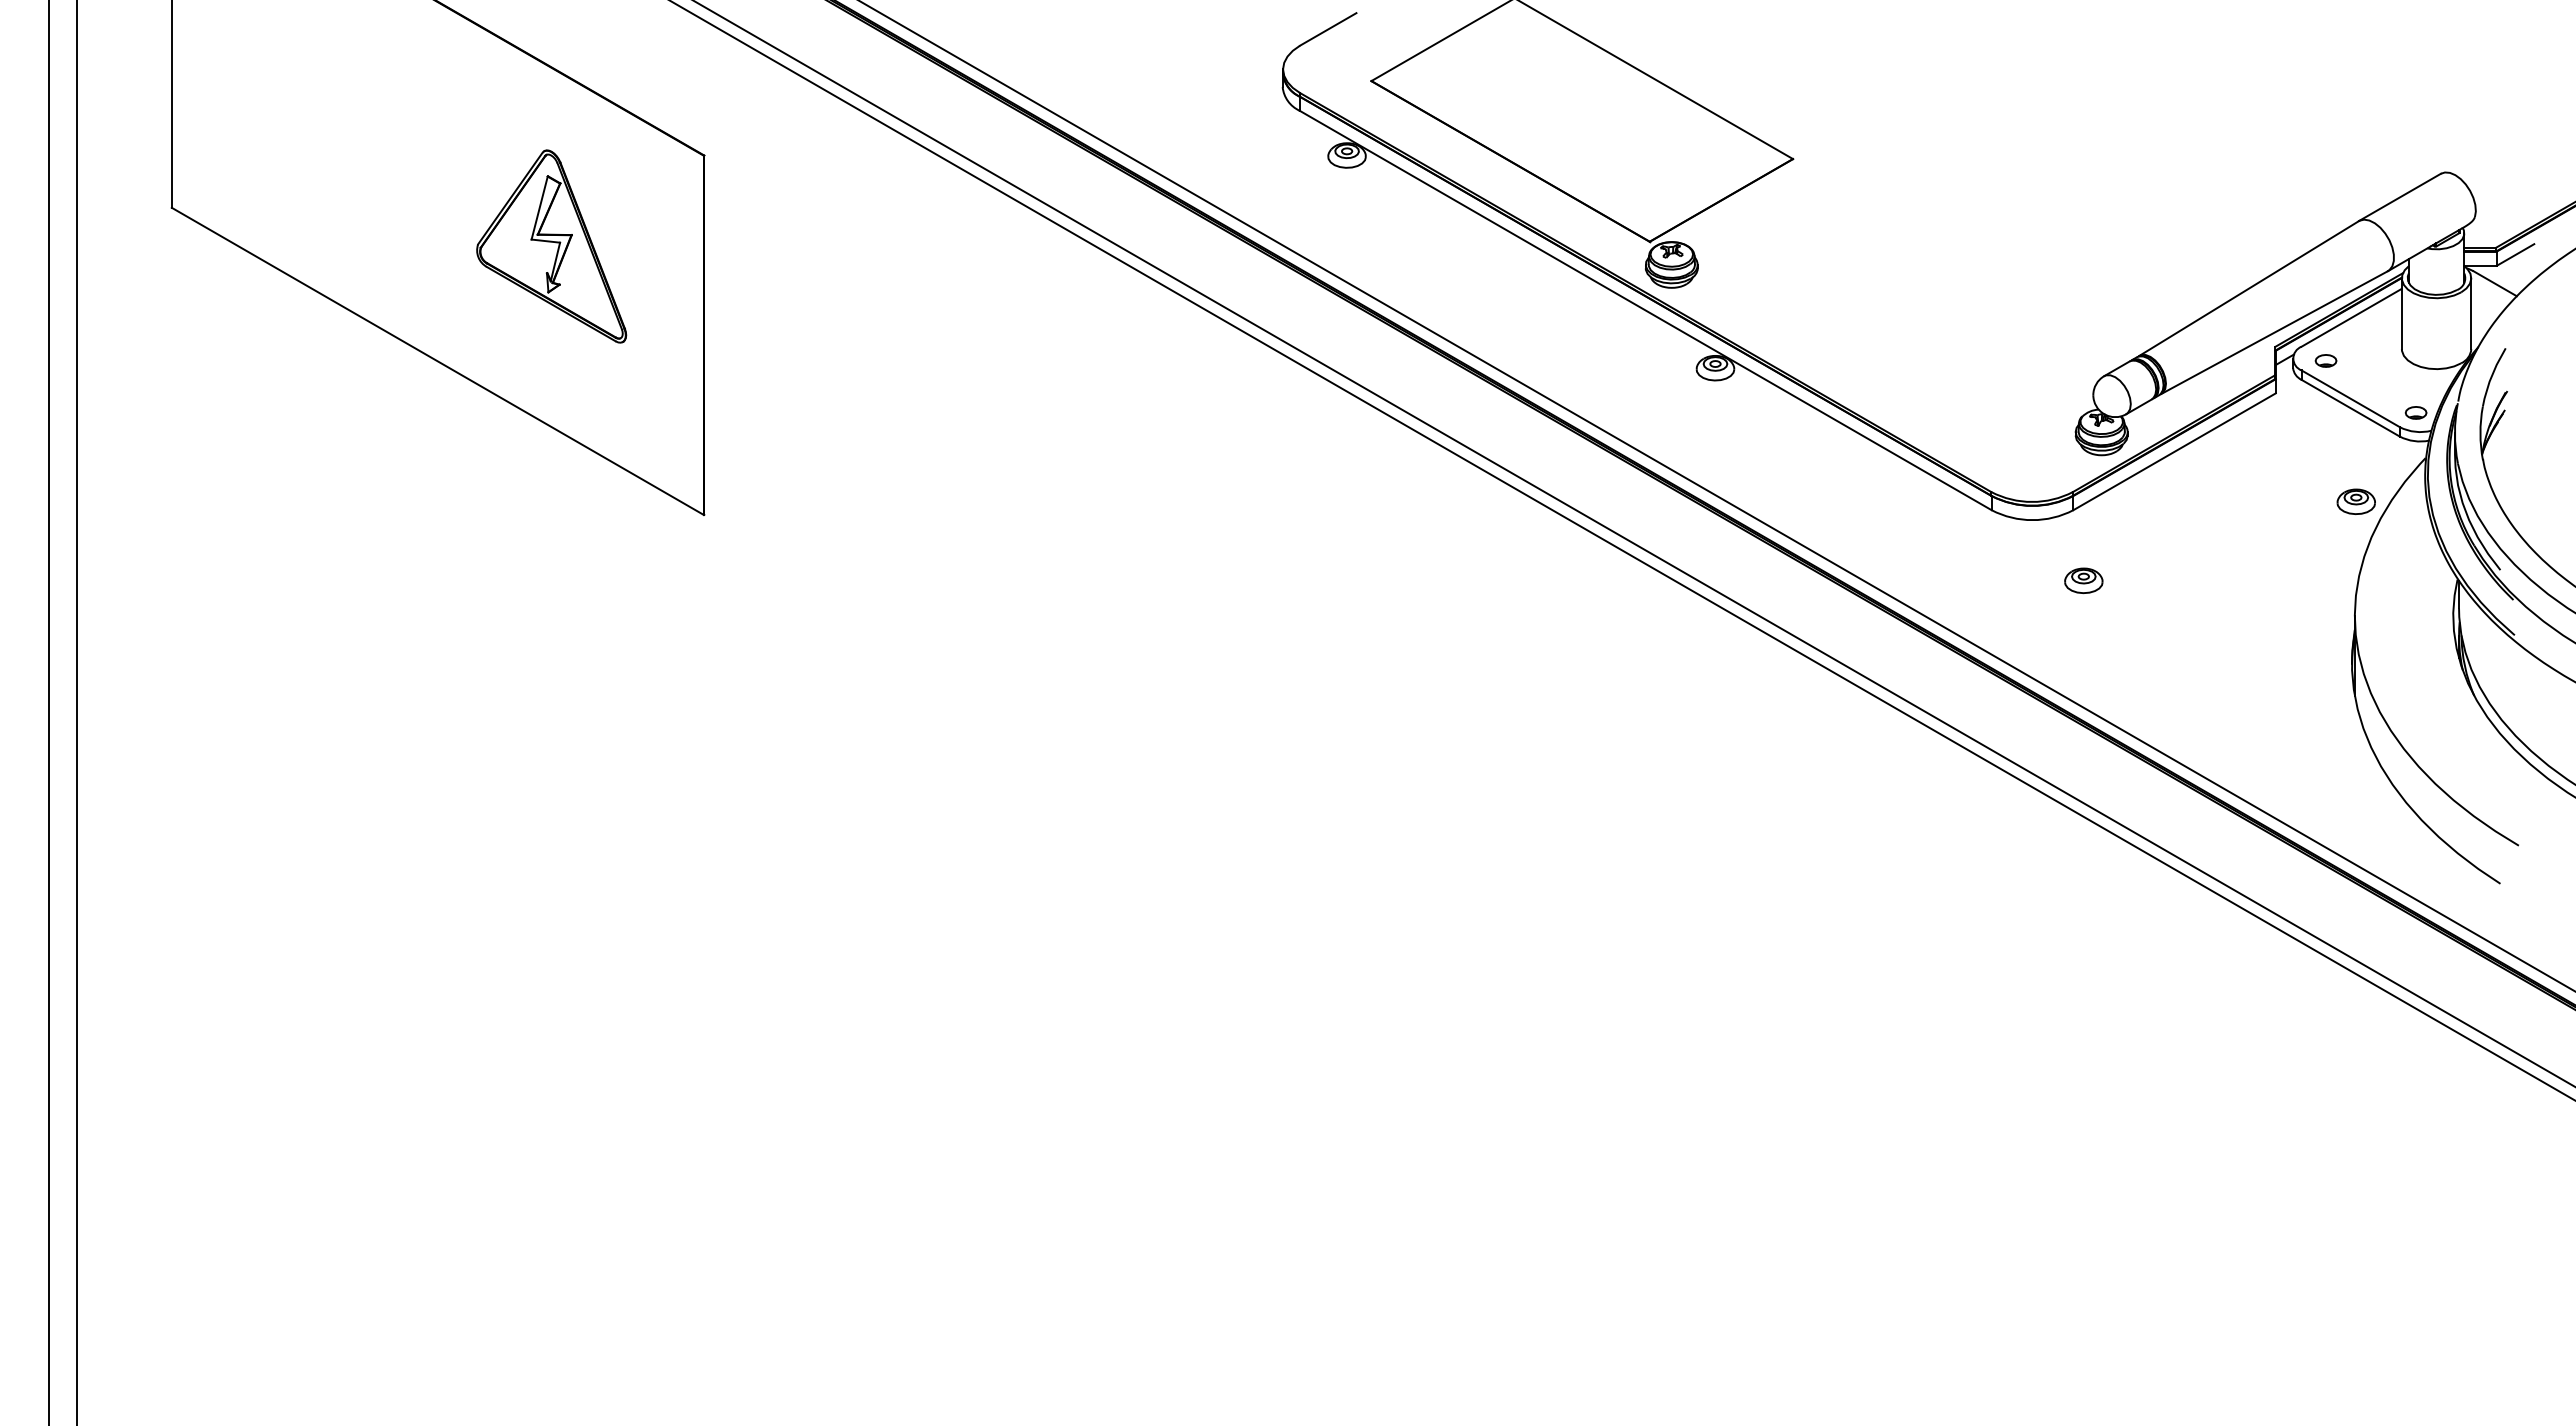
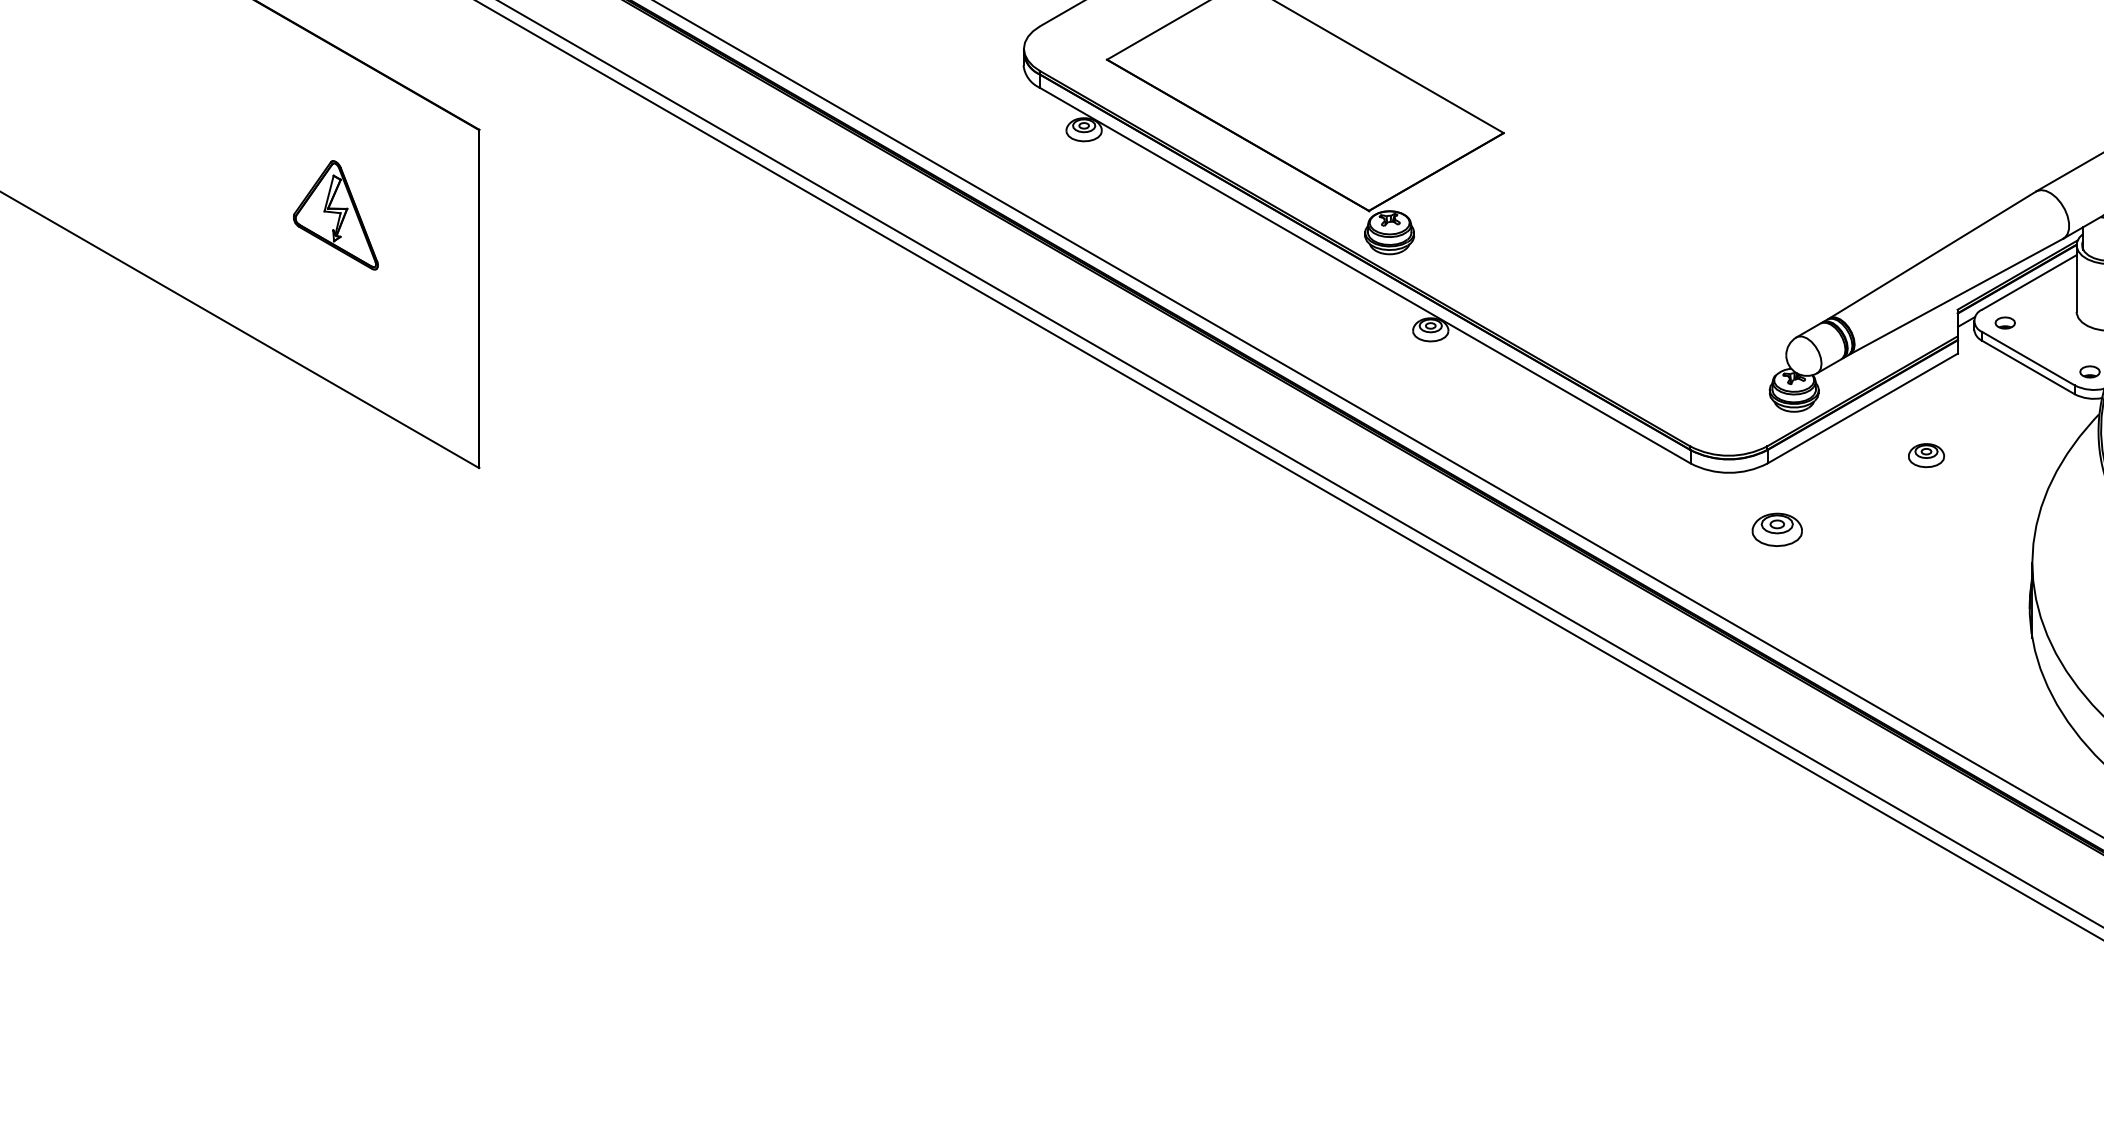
part: (551, 246) -> (335, 215), size x0.6
part: (2355, 501) -> (1925, 455), moved
part: (2083, 580) -> (1777, 529), size x1.4

